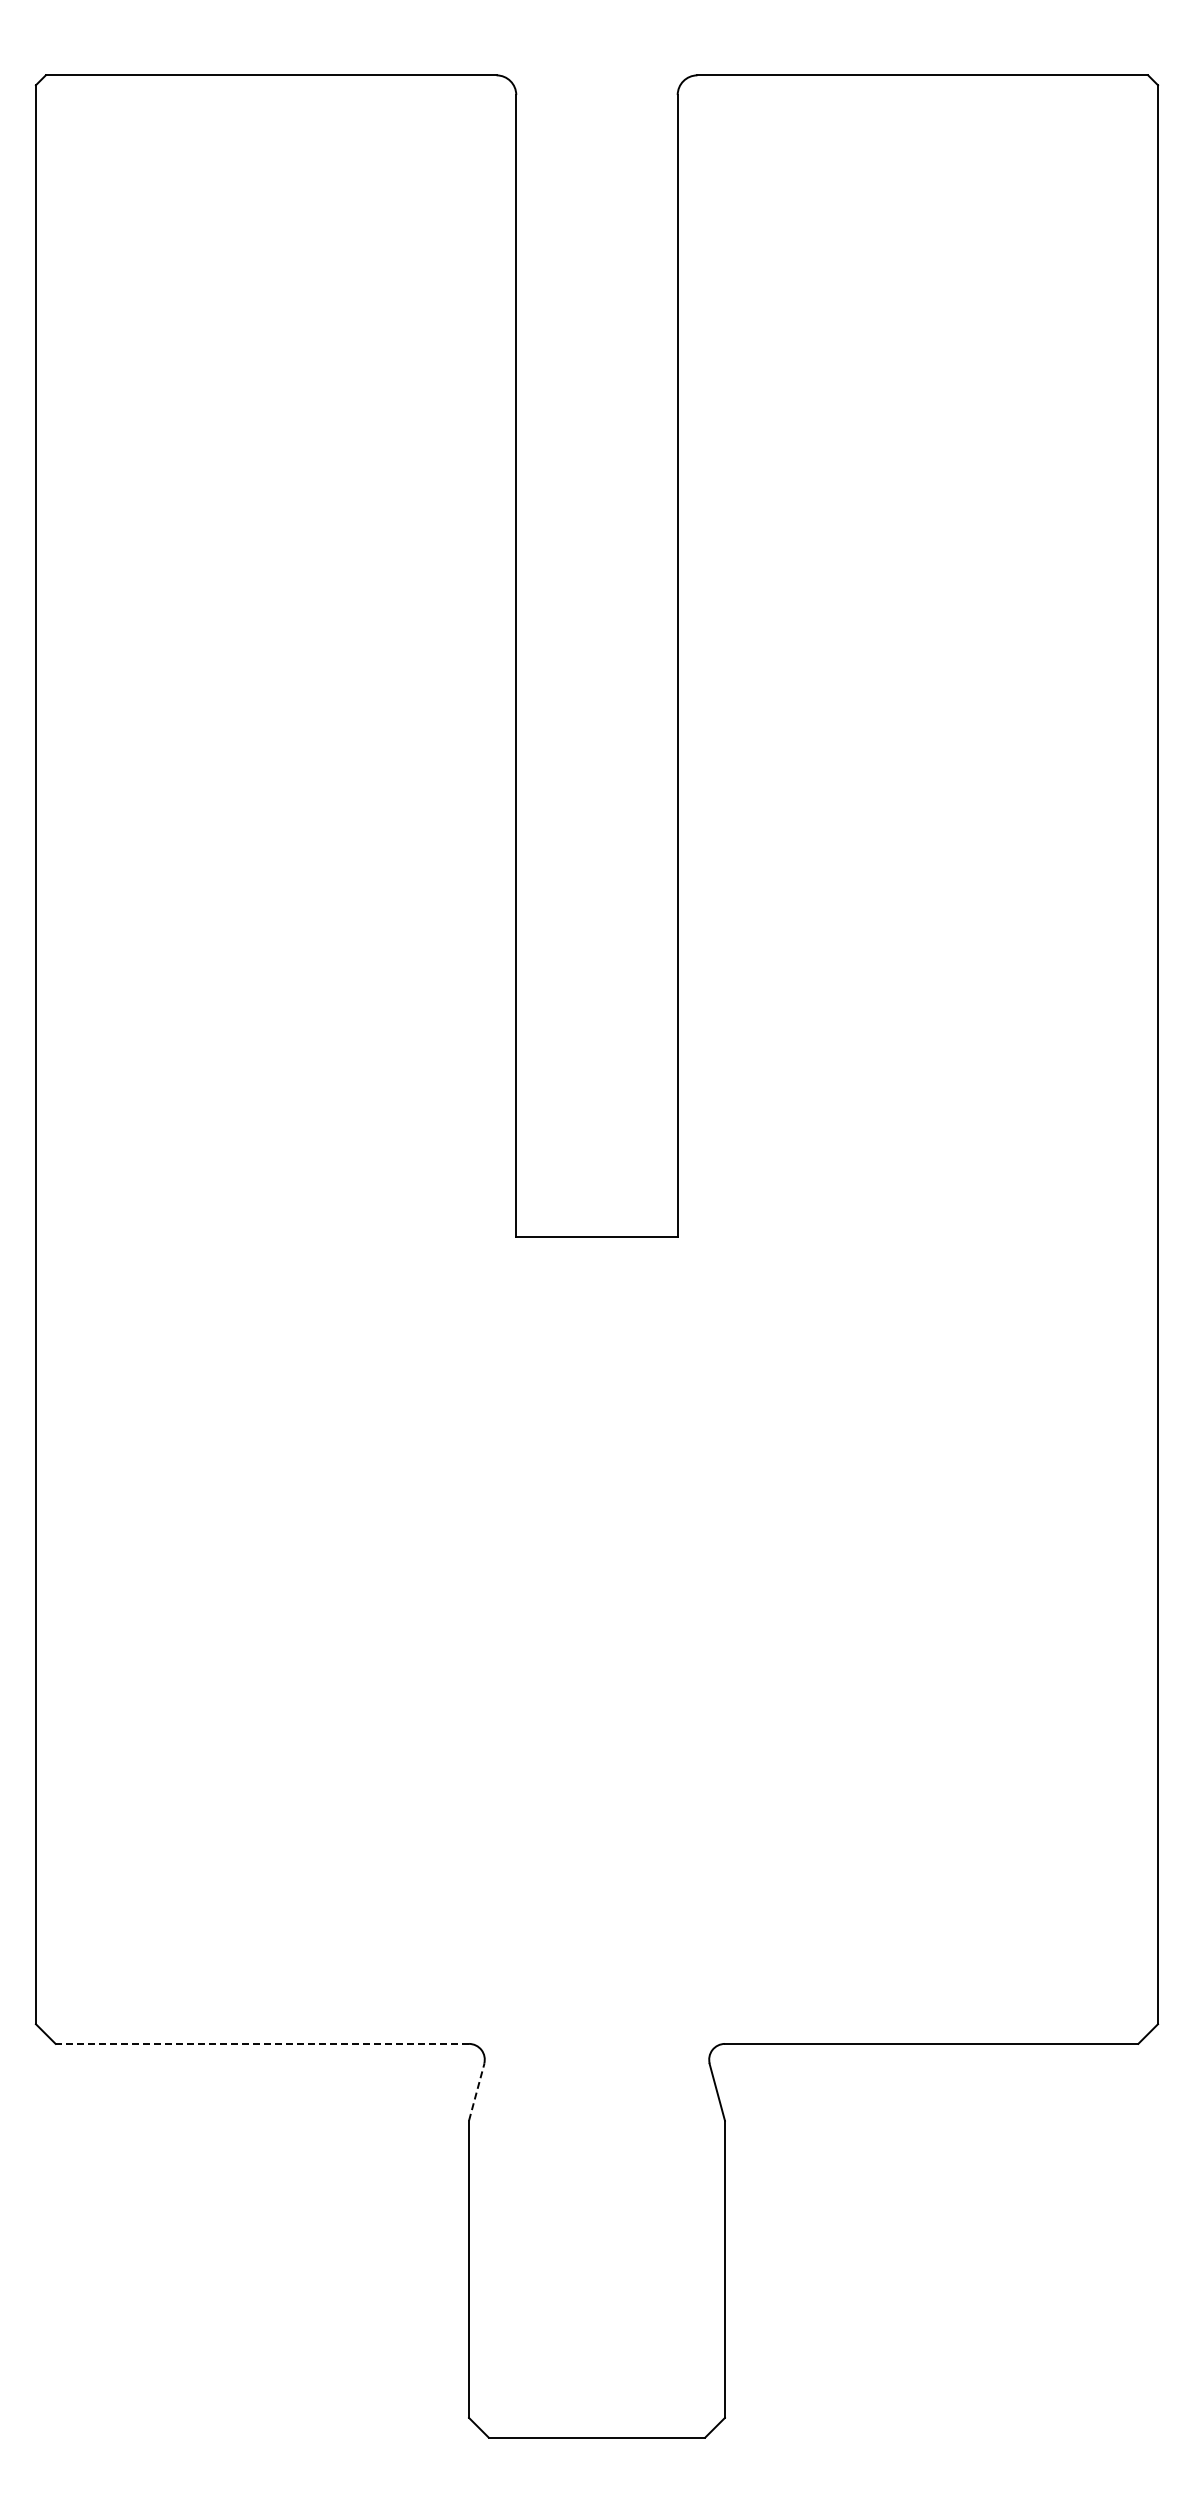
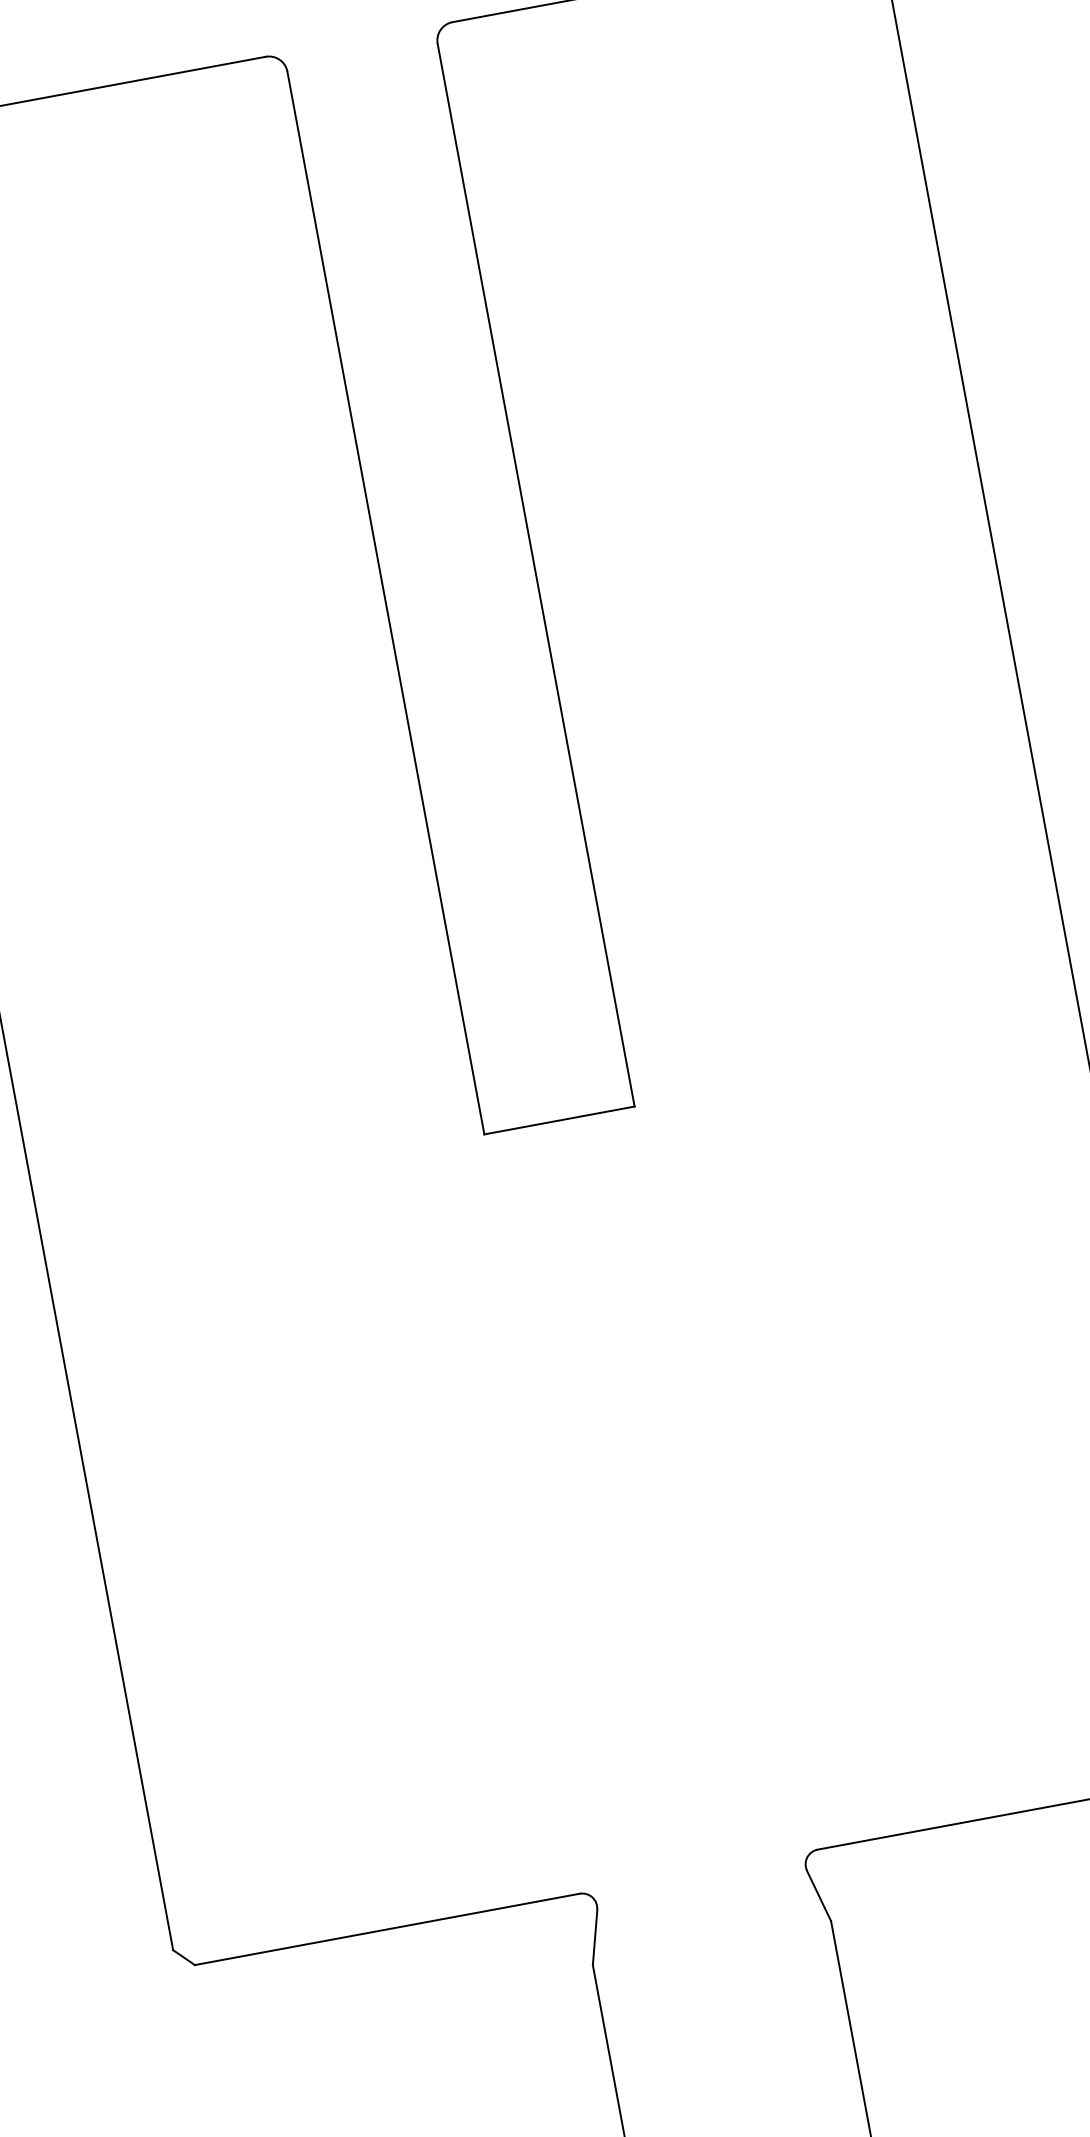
line: (262, 2043) -> (387, 1929), dashed -> solid
line: (476, 2091) -> (594, 1936), dashed -> solid

